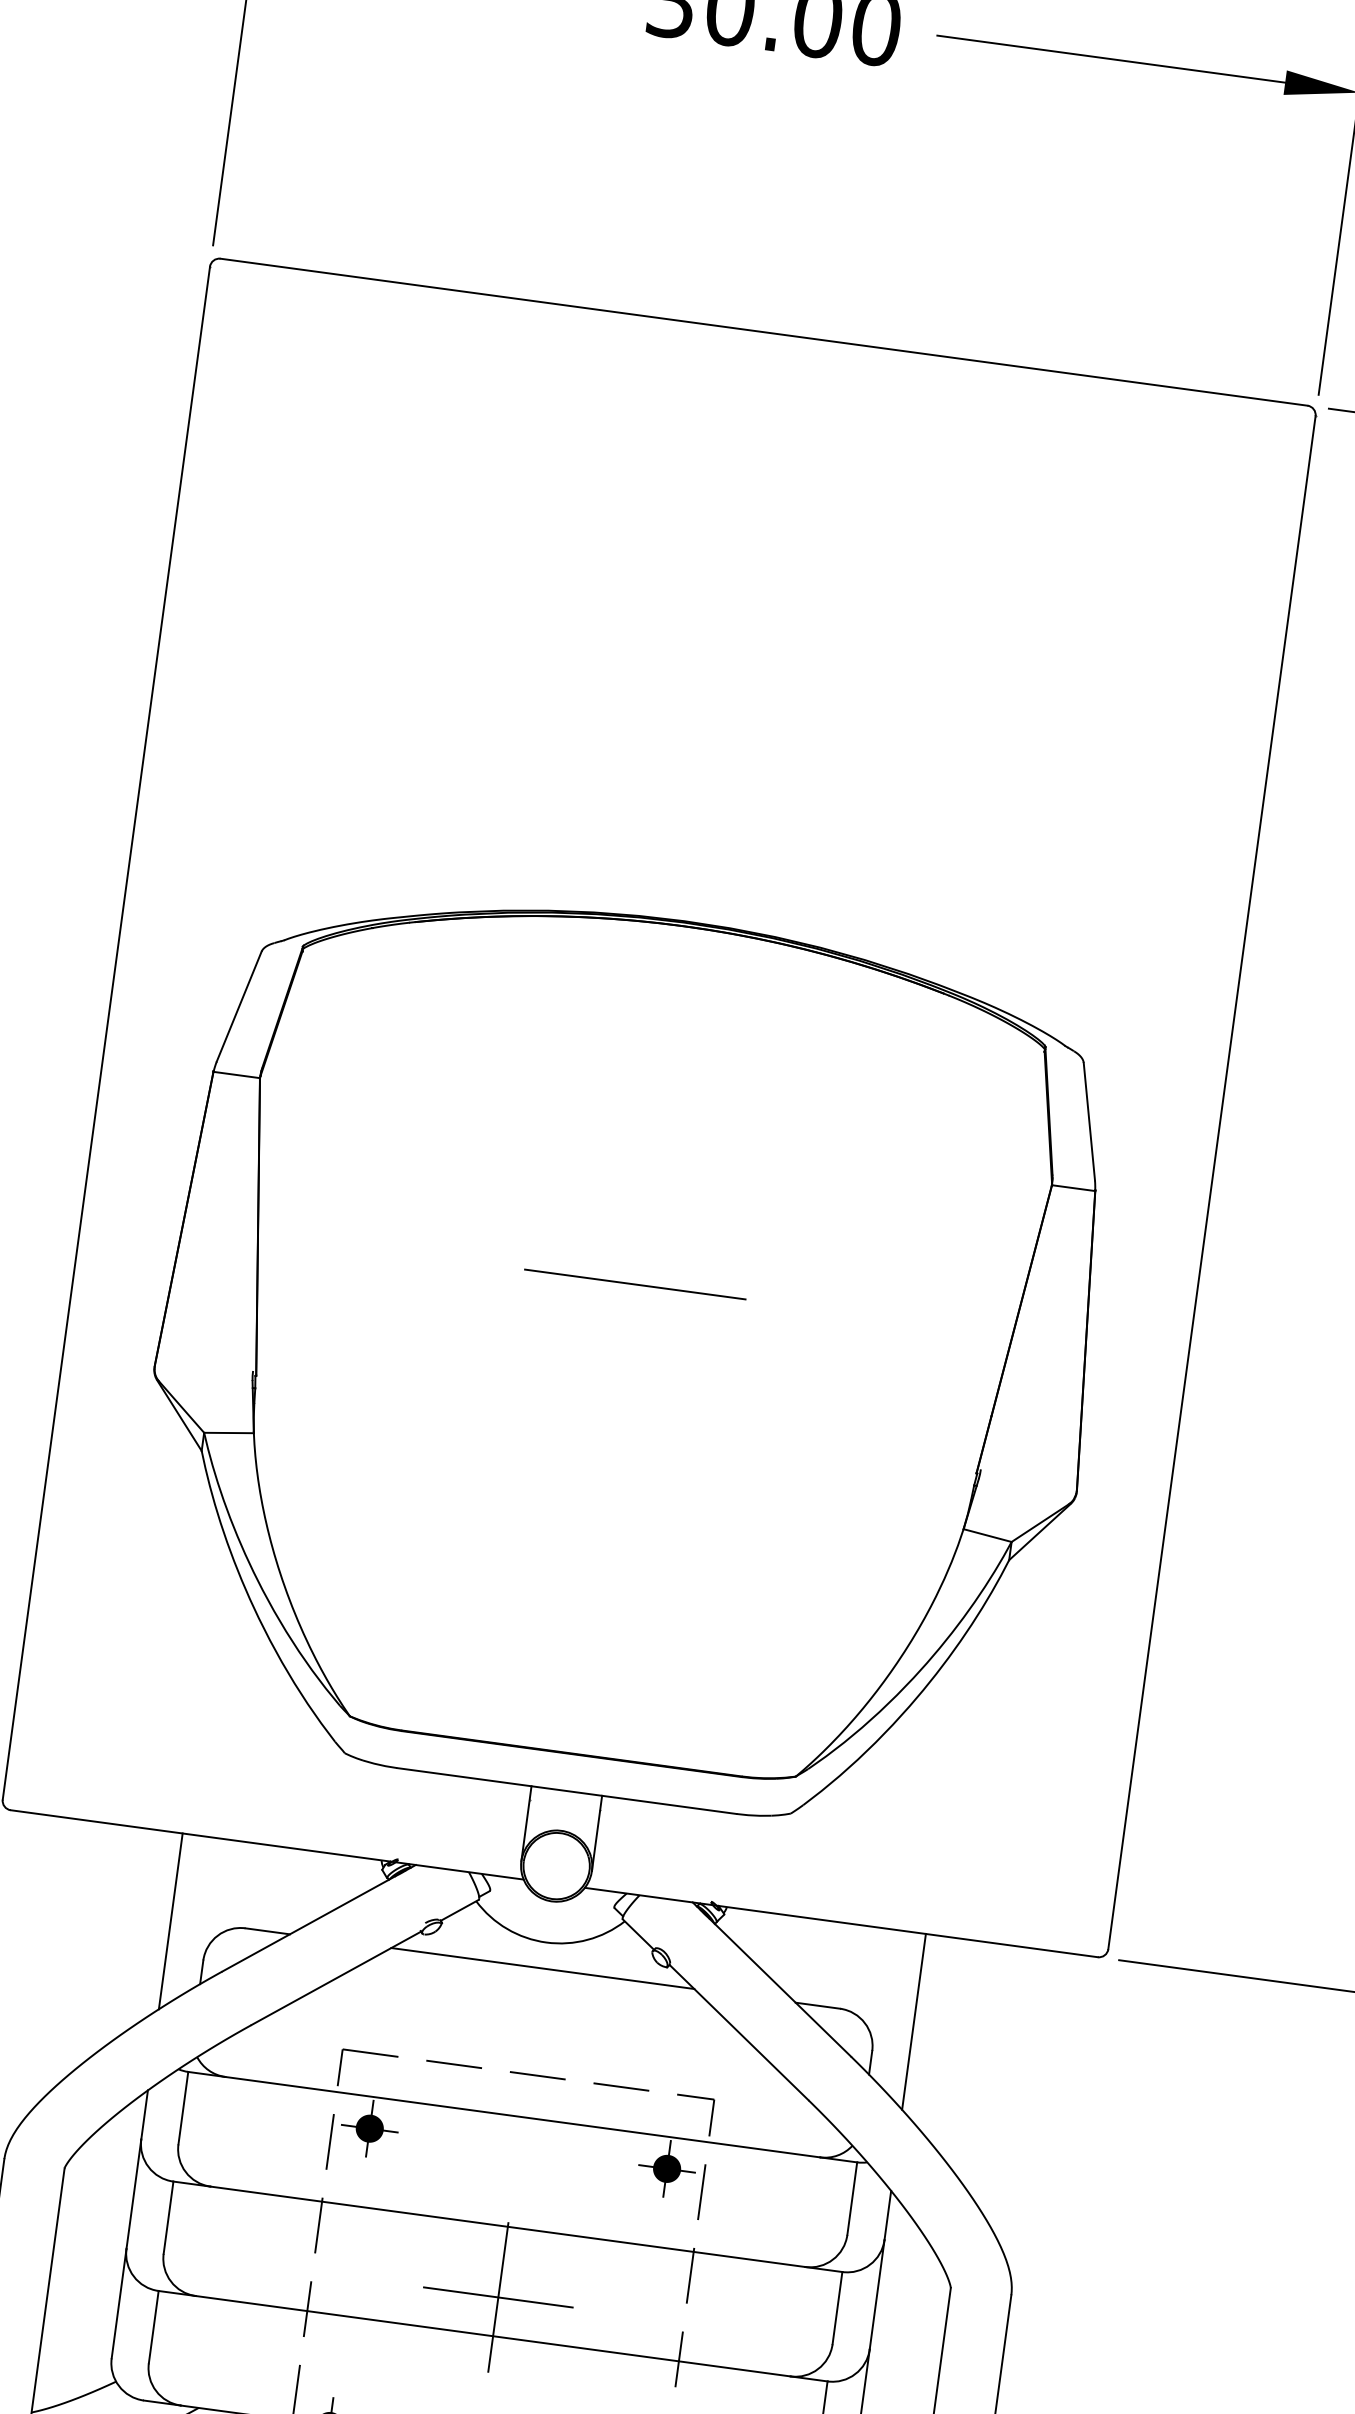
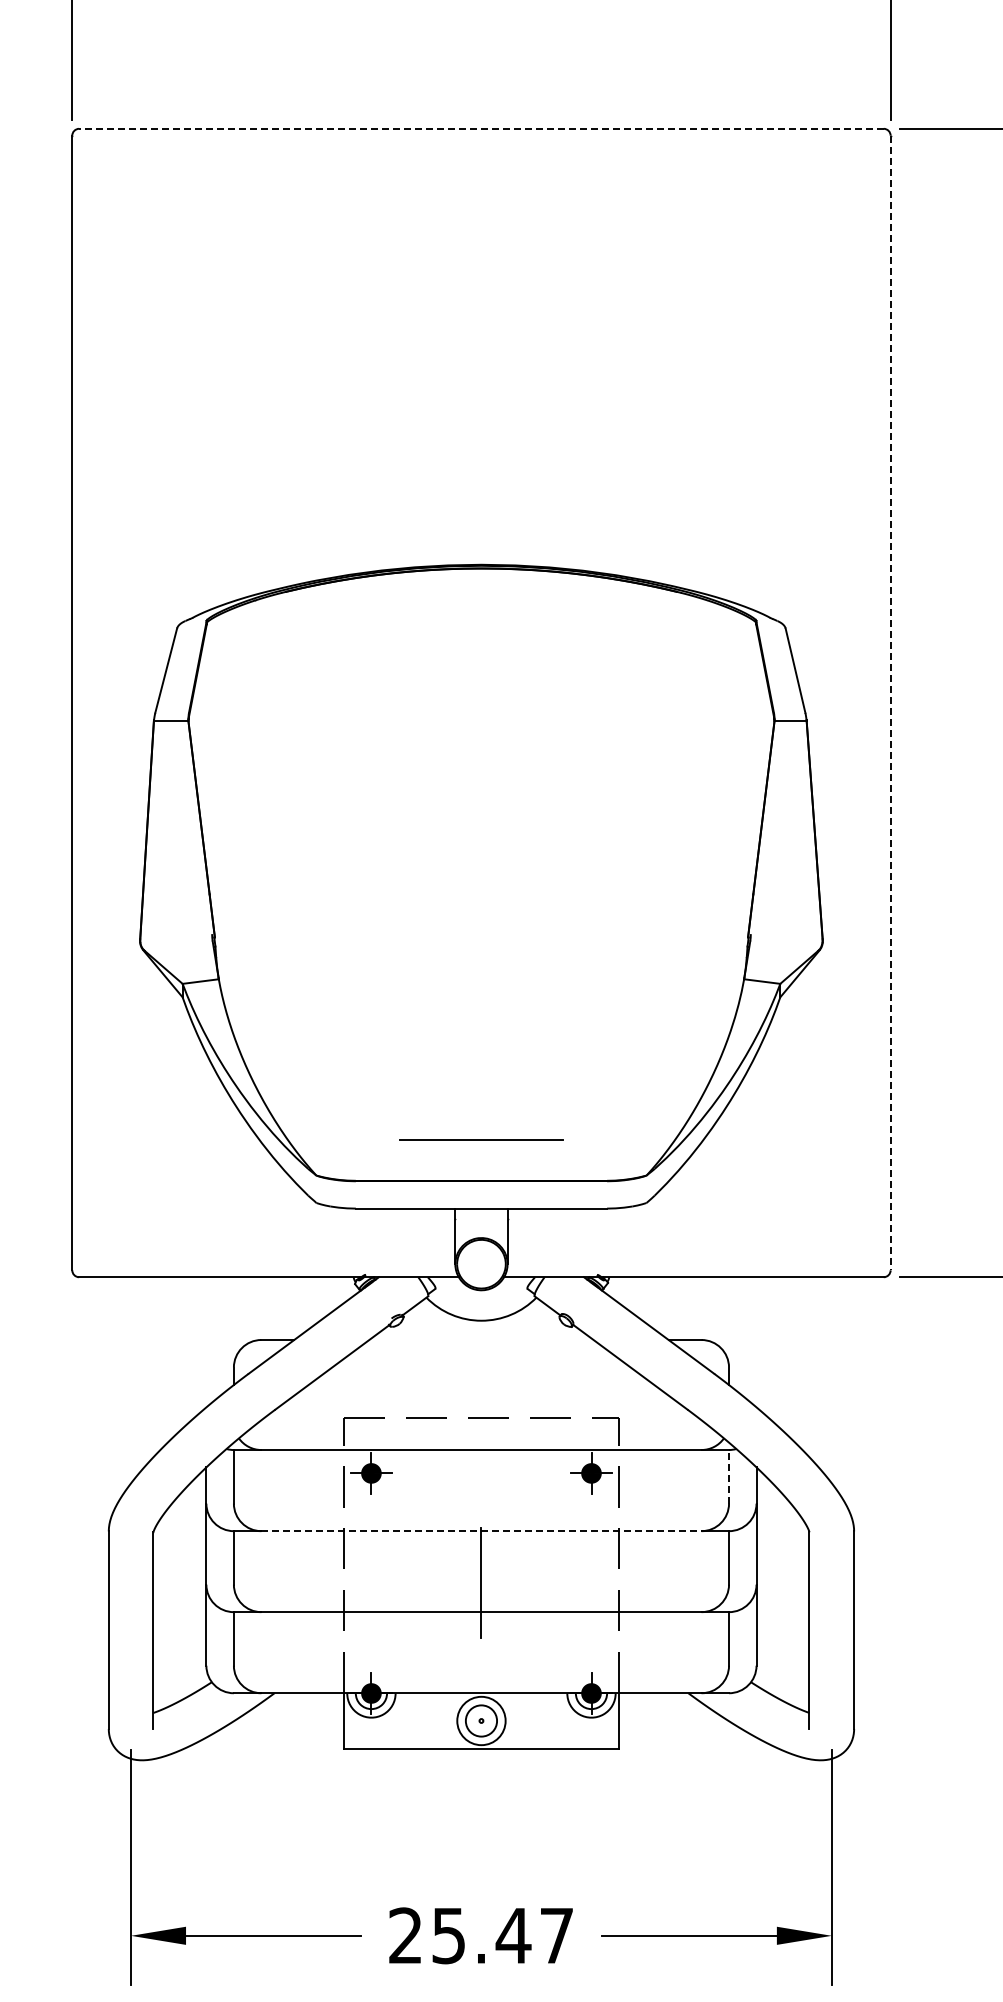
line: (762, 331) -> (480, 128), solid -> dashed
line: (1211, 1183) -> (890, 703), solid -> dashed
line: (635, 1284) -> (481, 1139), moved
line: (170, 1921) -> (206, 1342), removed
line: (542, 1969) -> (481, 1340), removed
line: (913, 2022) -> (756, 1342), removed
line: (852, 2198) -> (729, 1476), solid -> dashed
line: (507, 2227) -> (481, 1531), solid -> dashed
line: (498, 2297) -> (481, 1583), removed

